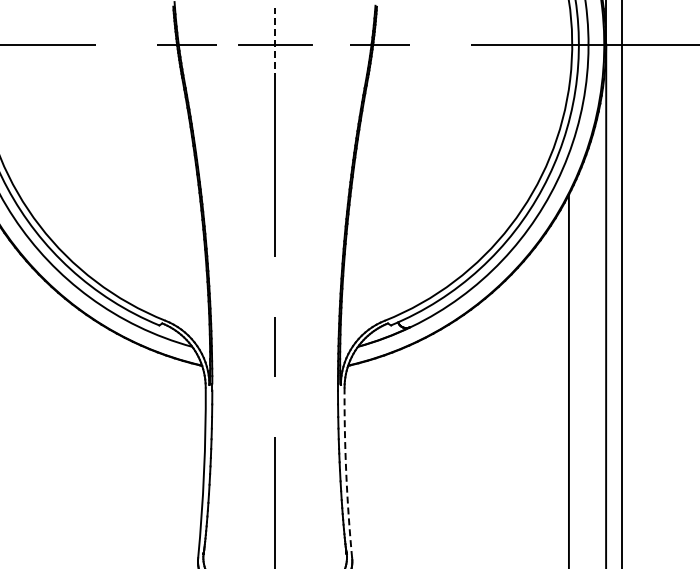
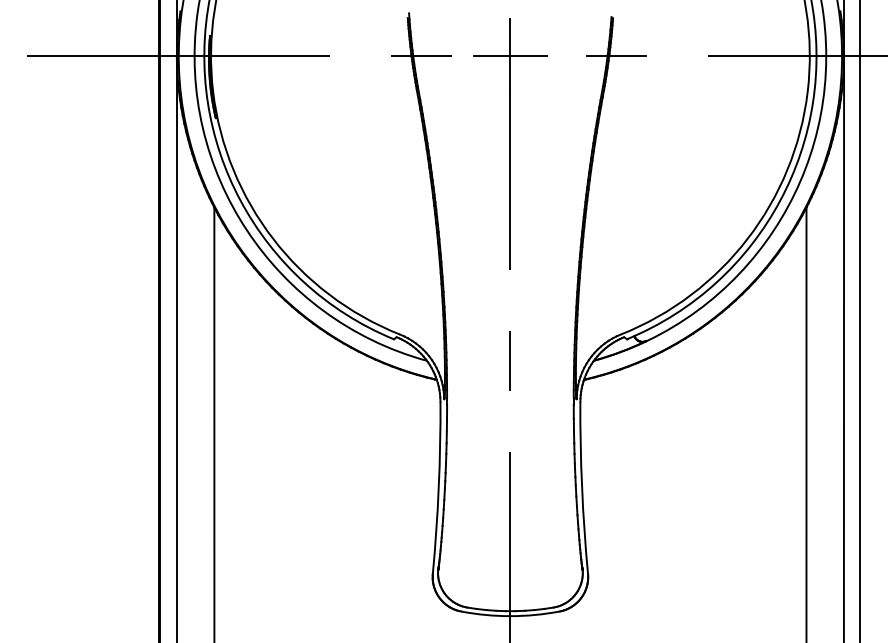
line: (275, 43) -> (510, 55), dashed -> solid
arc: (346, 472) -> (582, 487), dashed -> solid

